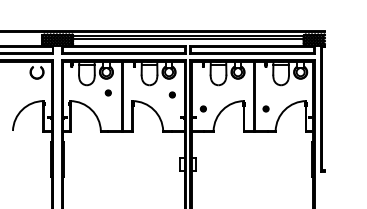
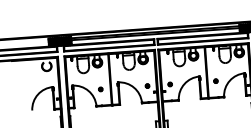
part: (107, 92) -> (100, 89), moved
part: (171, 94) -> (146, 85), moved

